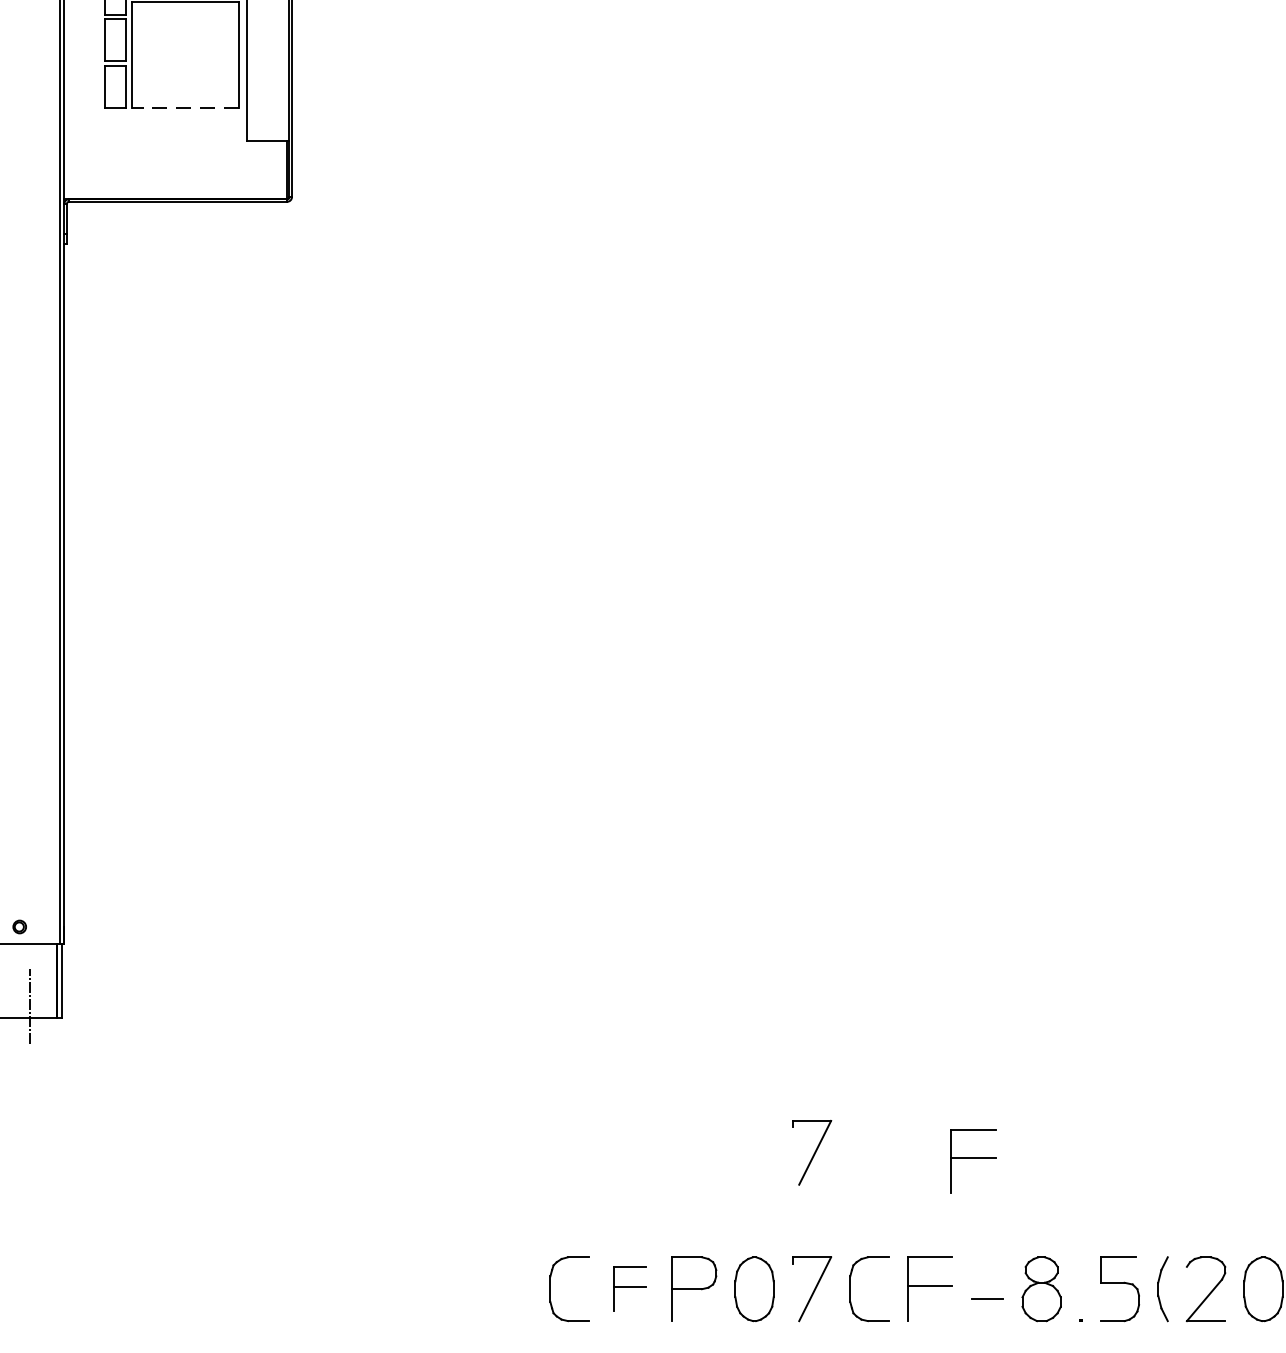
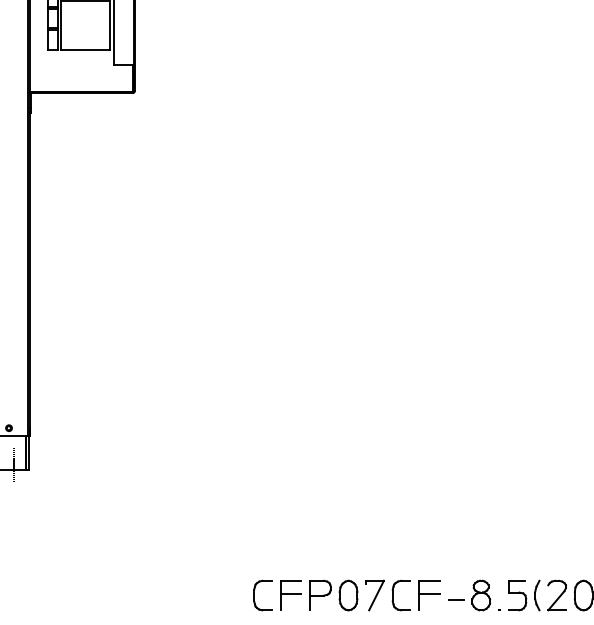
line: (185, 107) -> (85, 49), dashed -> solid
part: (810, 1152) -> (374, 532), removed
part: (973, 1161) -> (449, 536), removed
part: (628, 1289) -> (290, 595), size x1.43

